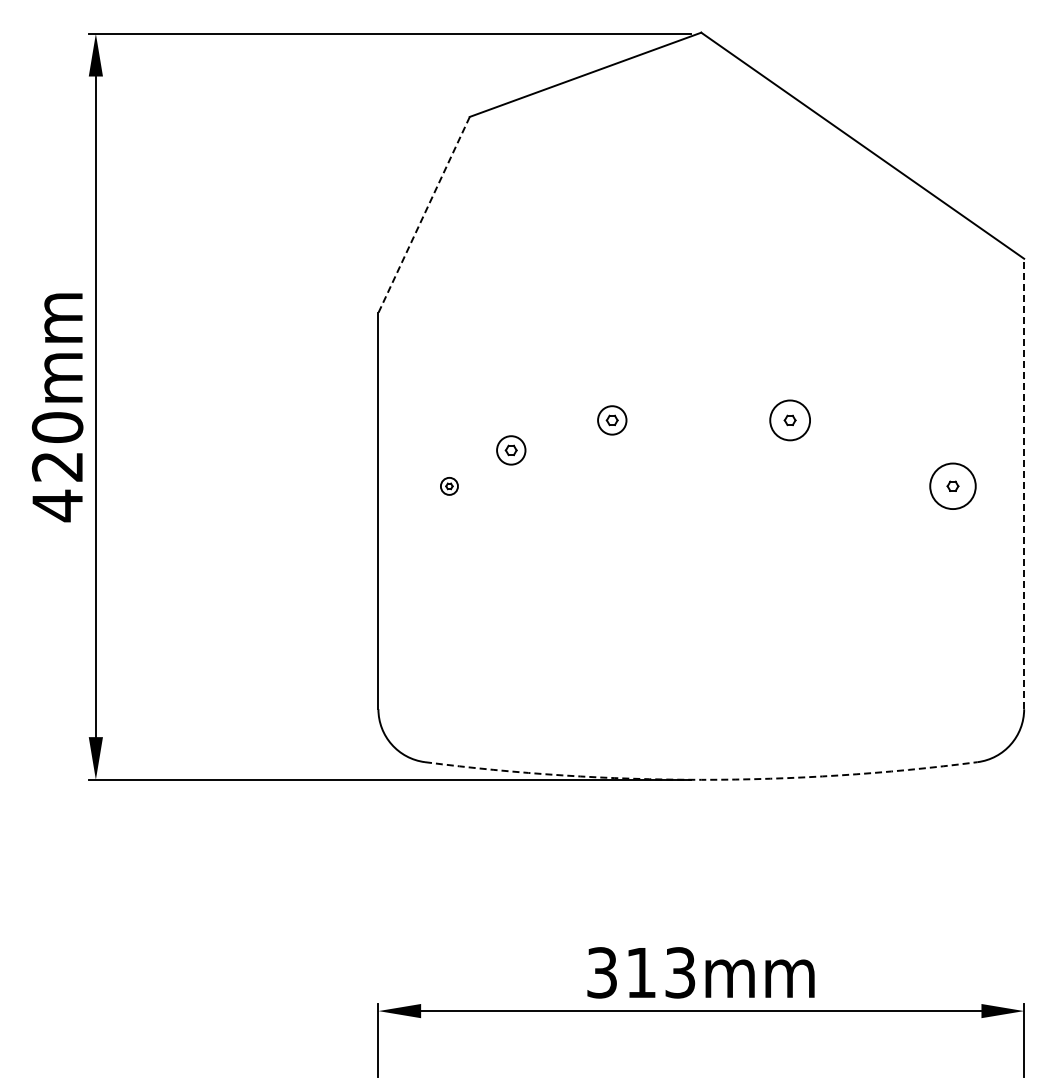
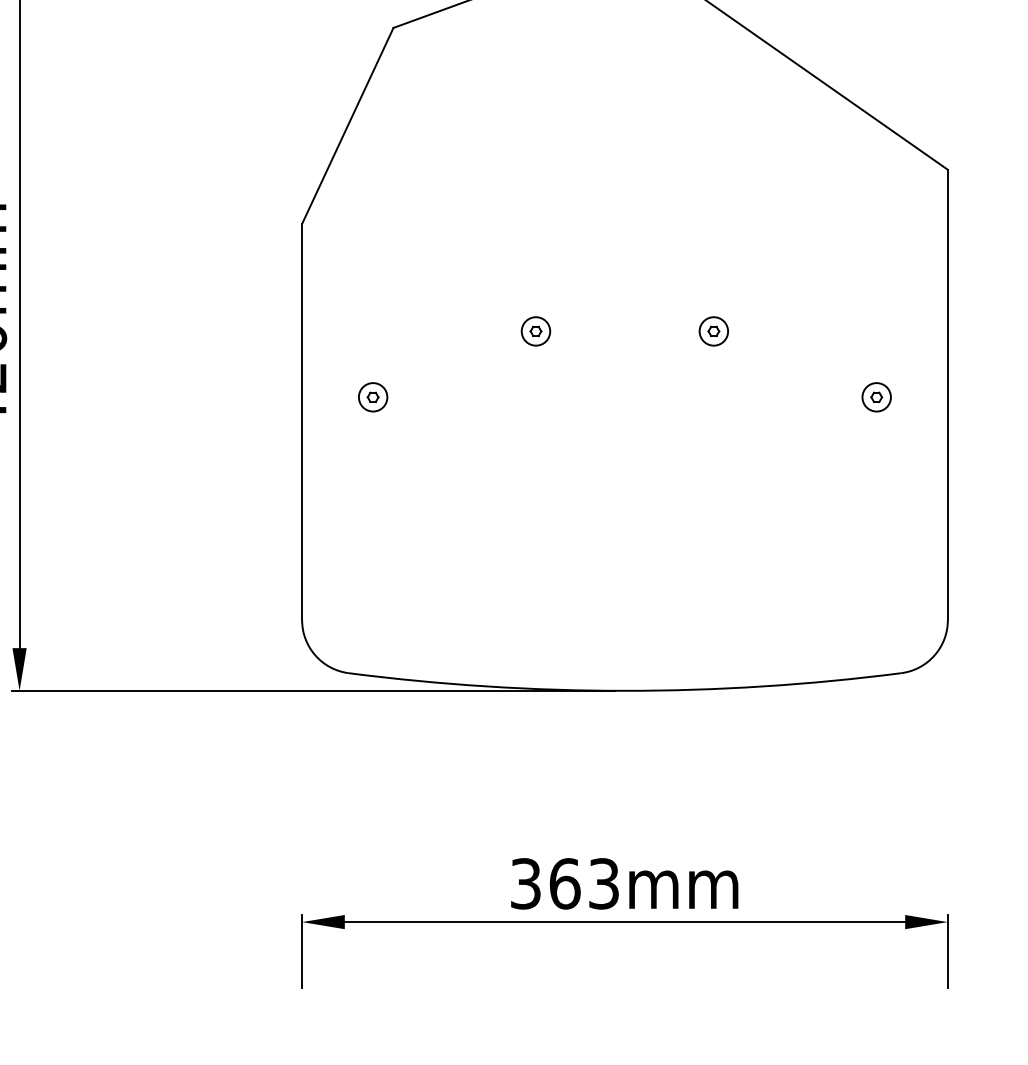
line: (423, 215) -> (347, 126), dashed -> solid
circle: (789, 420) -> (713, 331), size x0.71
part: (511, 450) -> (435, 361), removed
line: (1024, 483) -> (948, 394), dashed -> solid
part: (449, 486) -> (373, 397), size x1.67
circle: (952, 486) -> (876, 397), size x0.62
arc: (701, 779) -> (625, 690), dashed -> solid
text: (641, 972) -> (565, 883), 313mm -> 363mm

